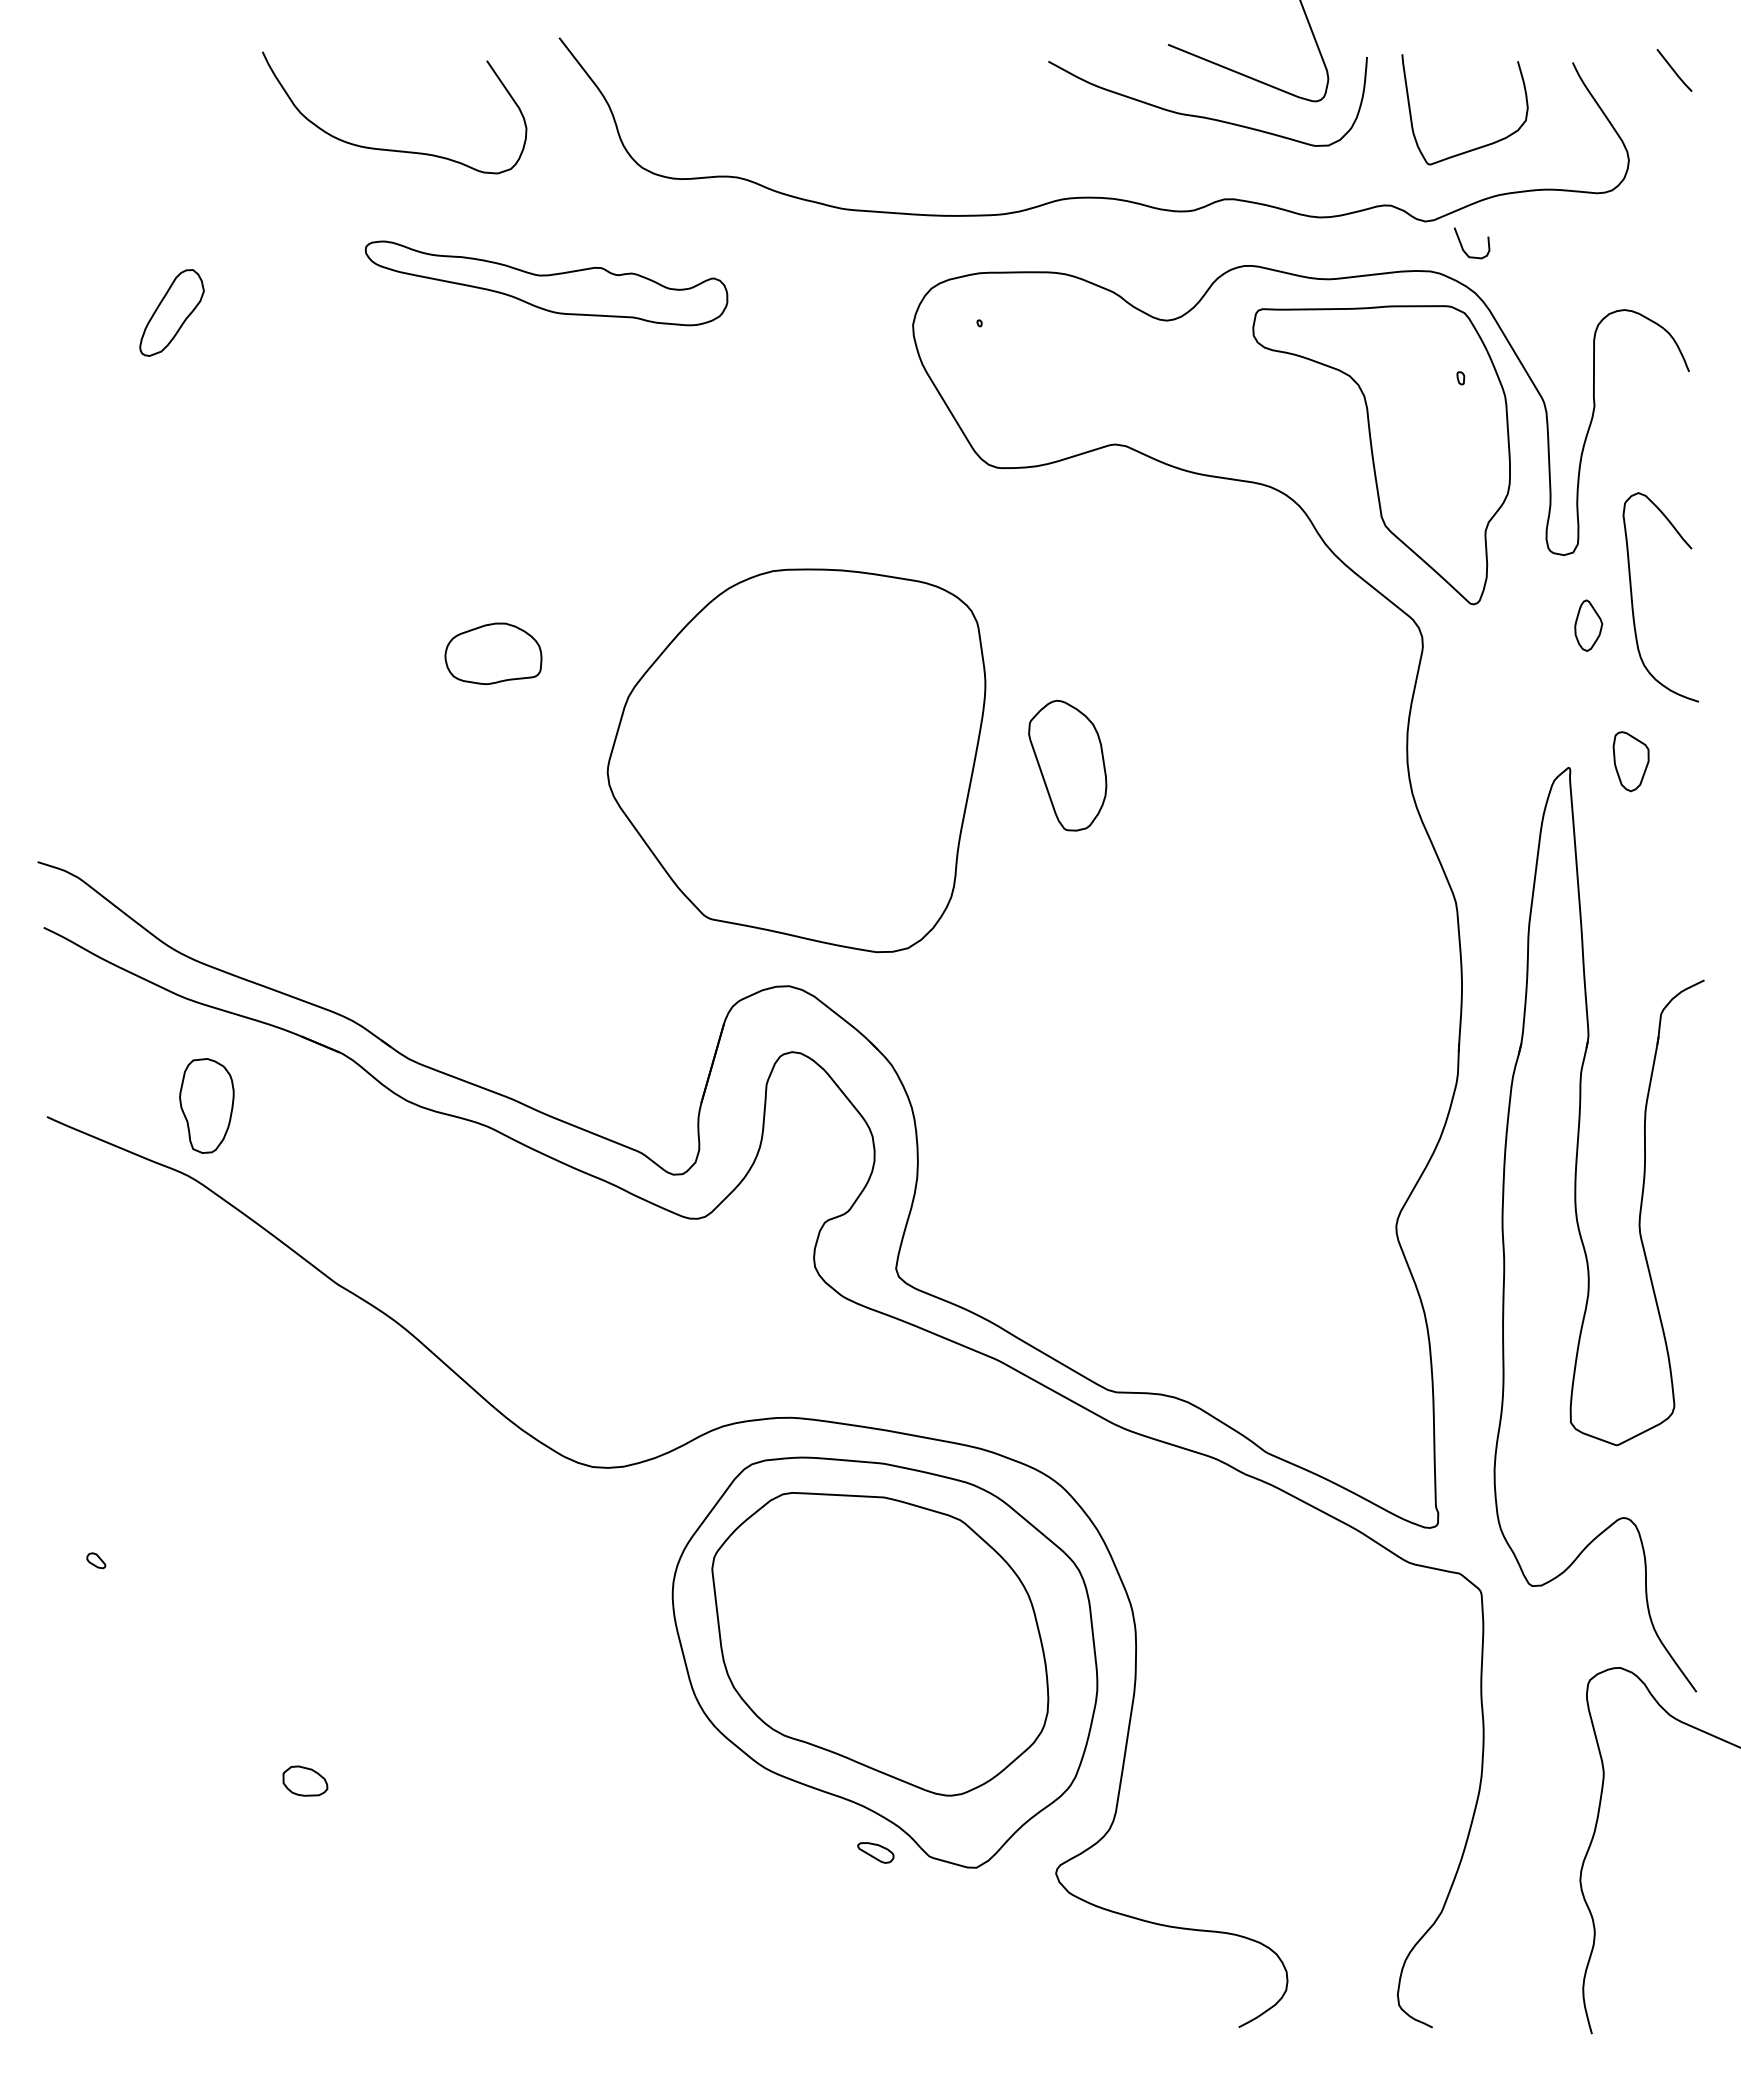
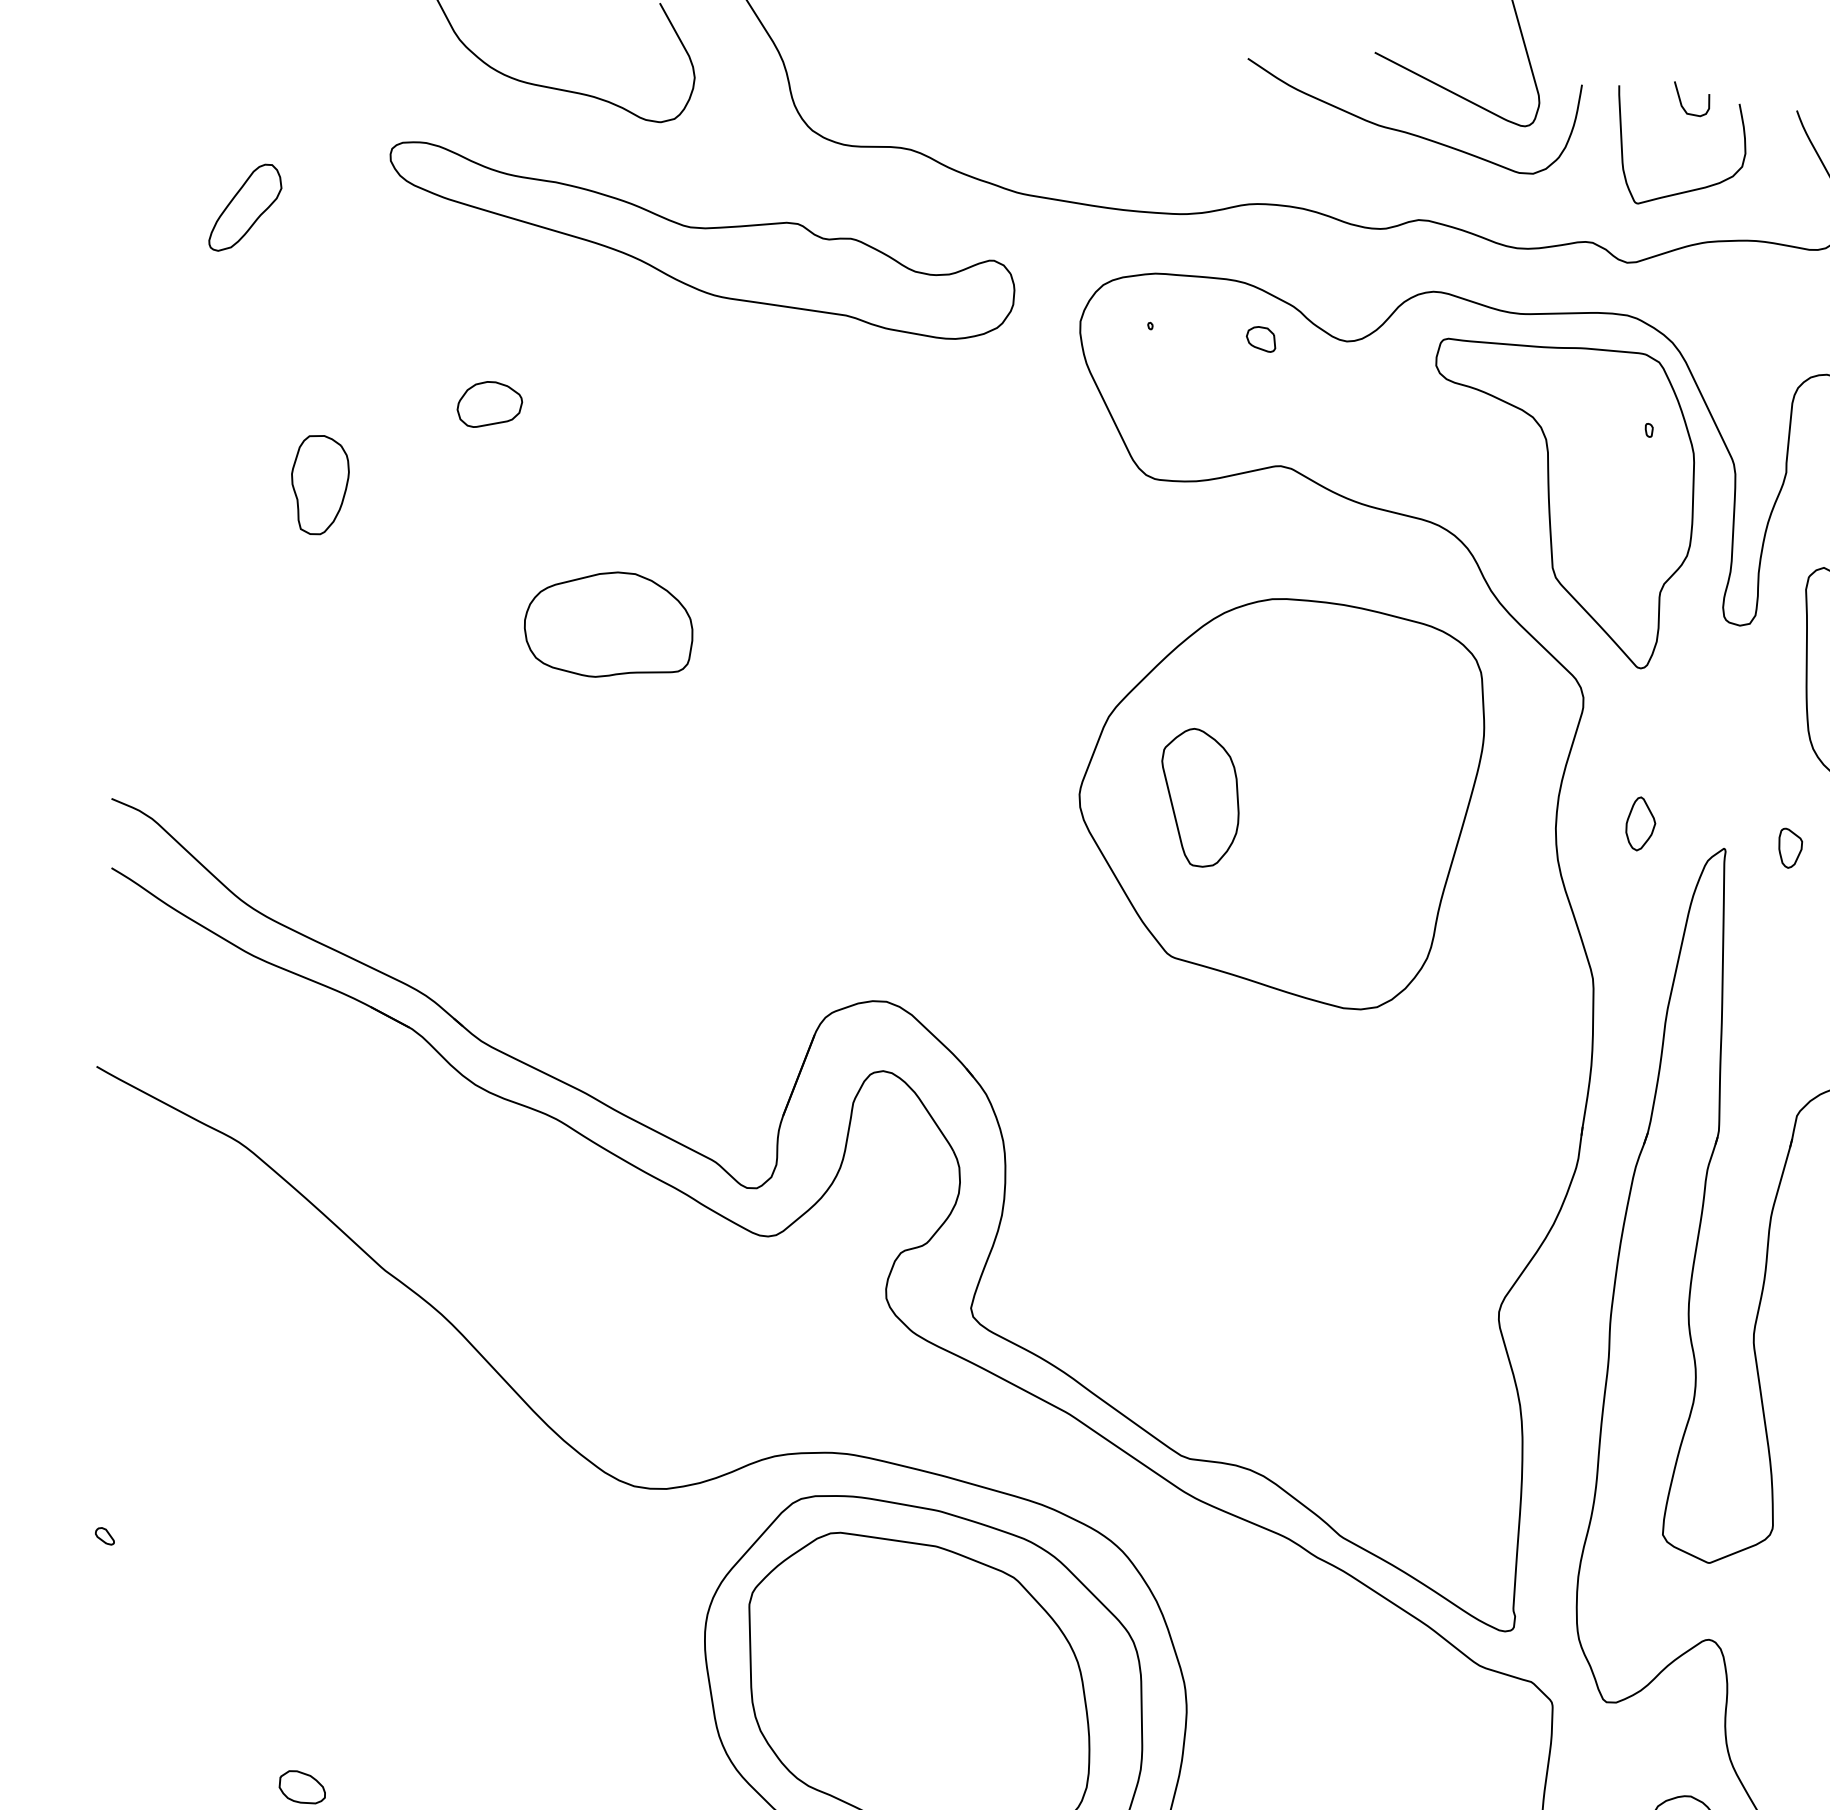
curve: (1463, 247) -> (1682, 103), moved
part: (546, 283) -> (700, 242), size x1.67
part: (171, 312) -> (245, 207), moved
part: (1085, 325) -> (1261, 338), added
part: (361, 456) -> (490, 405), added
part: (1588, 625) -> (1640, 823), moved
part: (493, 653) -> (609, 624), size x1.67
part: (796, 760) -> (1278, 799), moved
part: (1630, 761) -> (1789, 848), size x0.62
part: (206, 1105) -> (319, 484), moved

